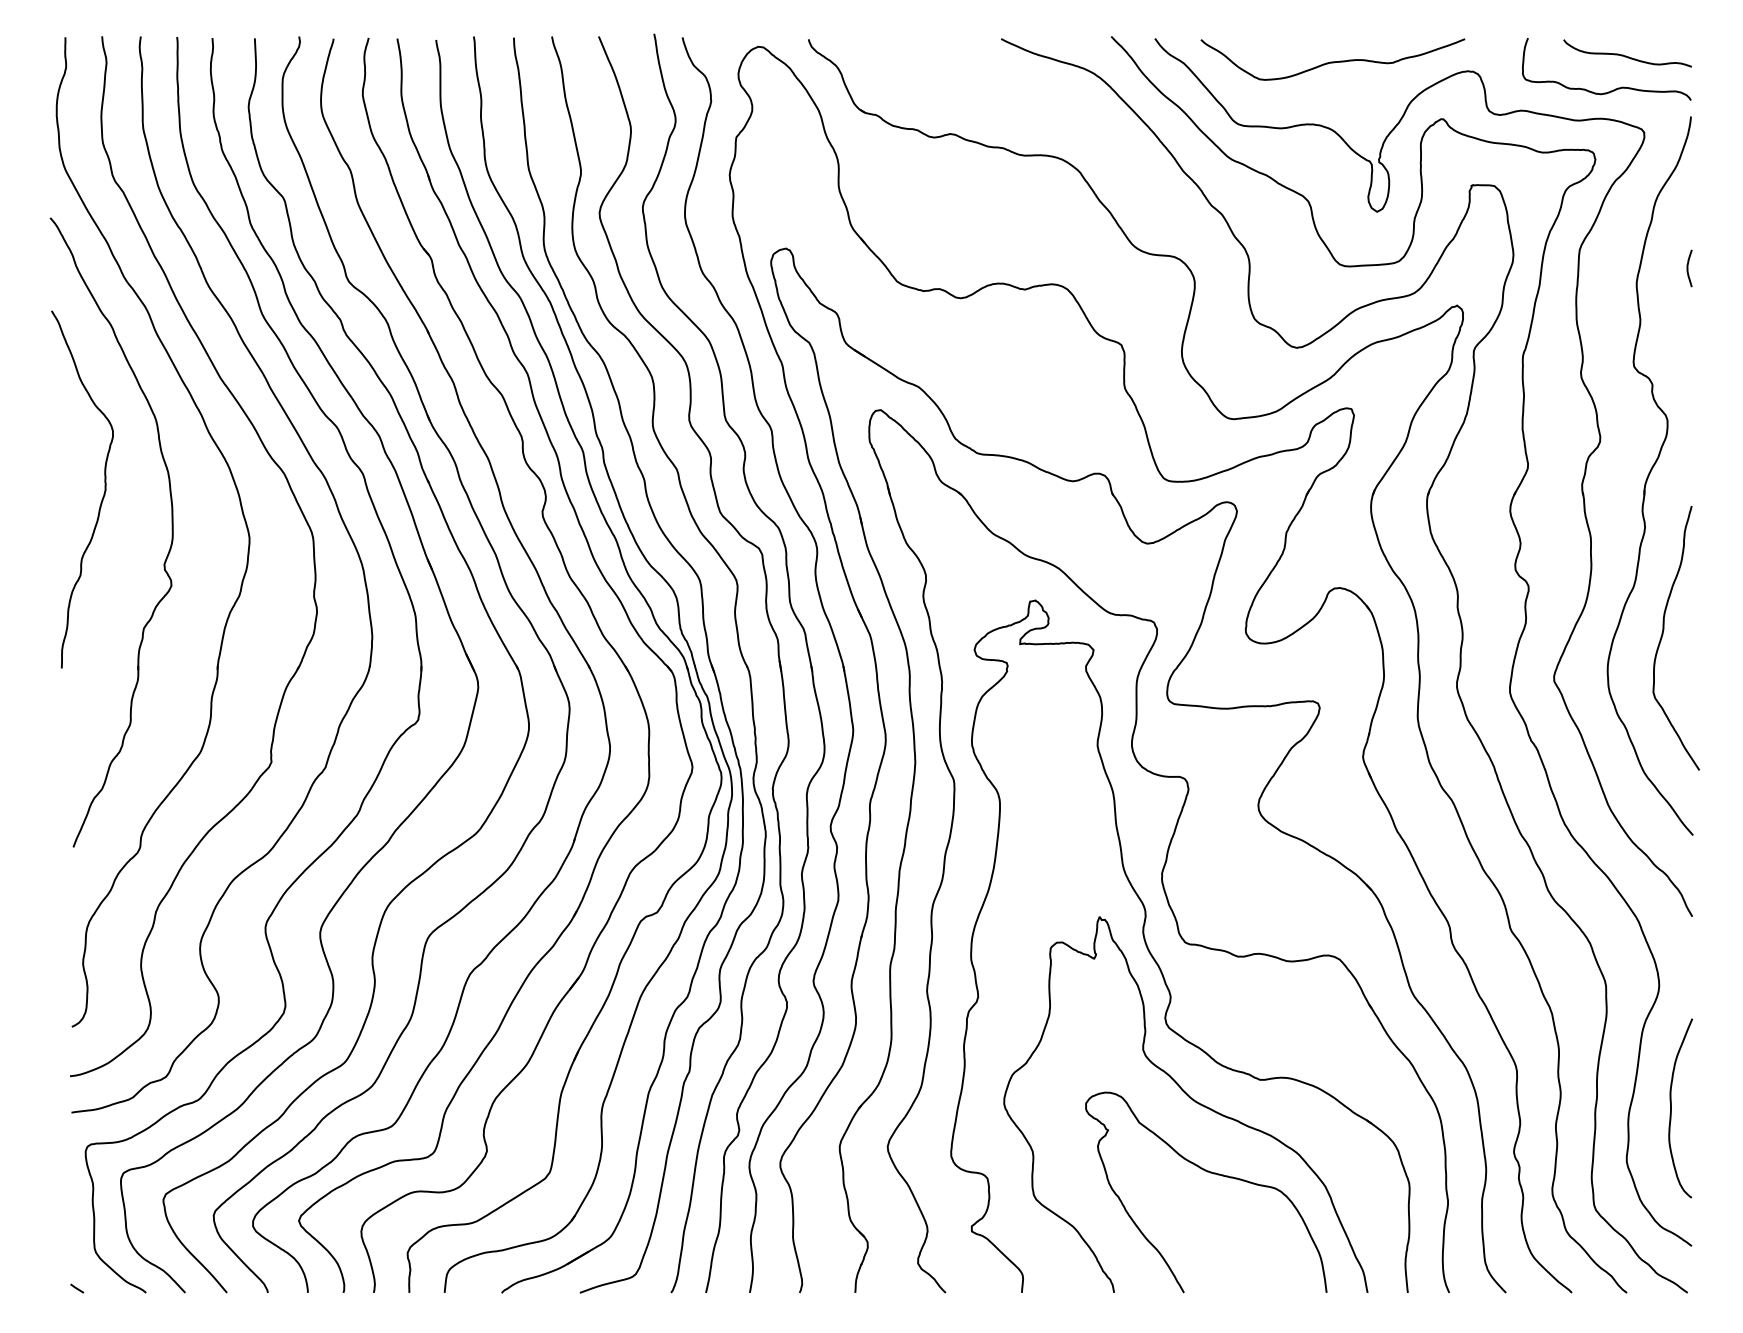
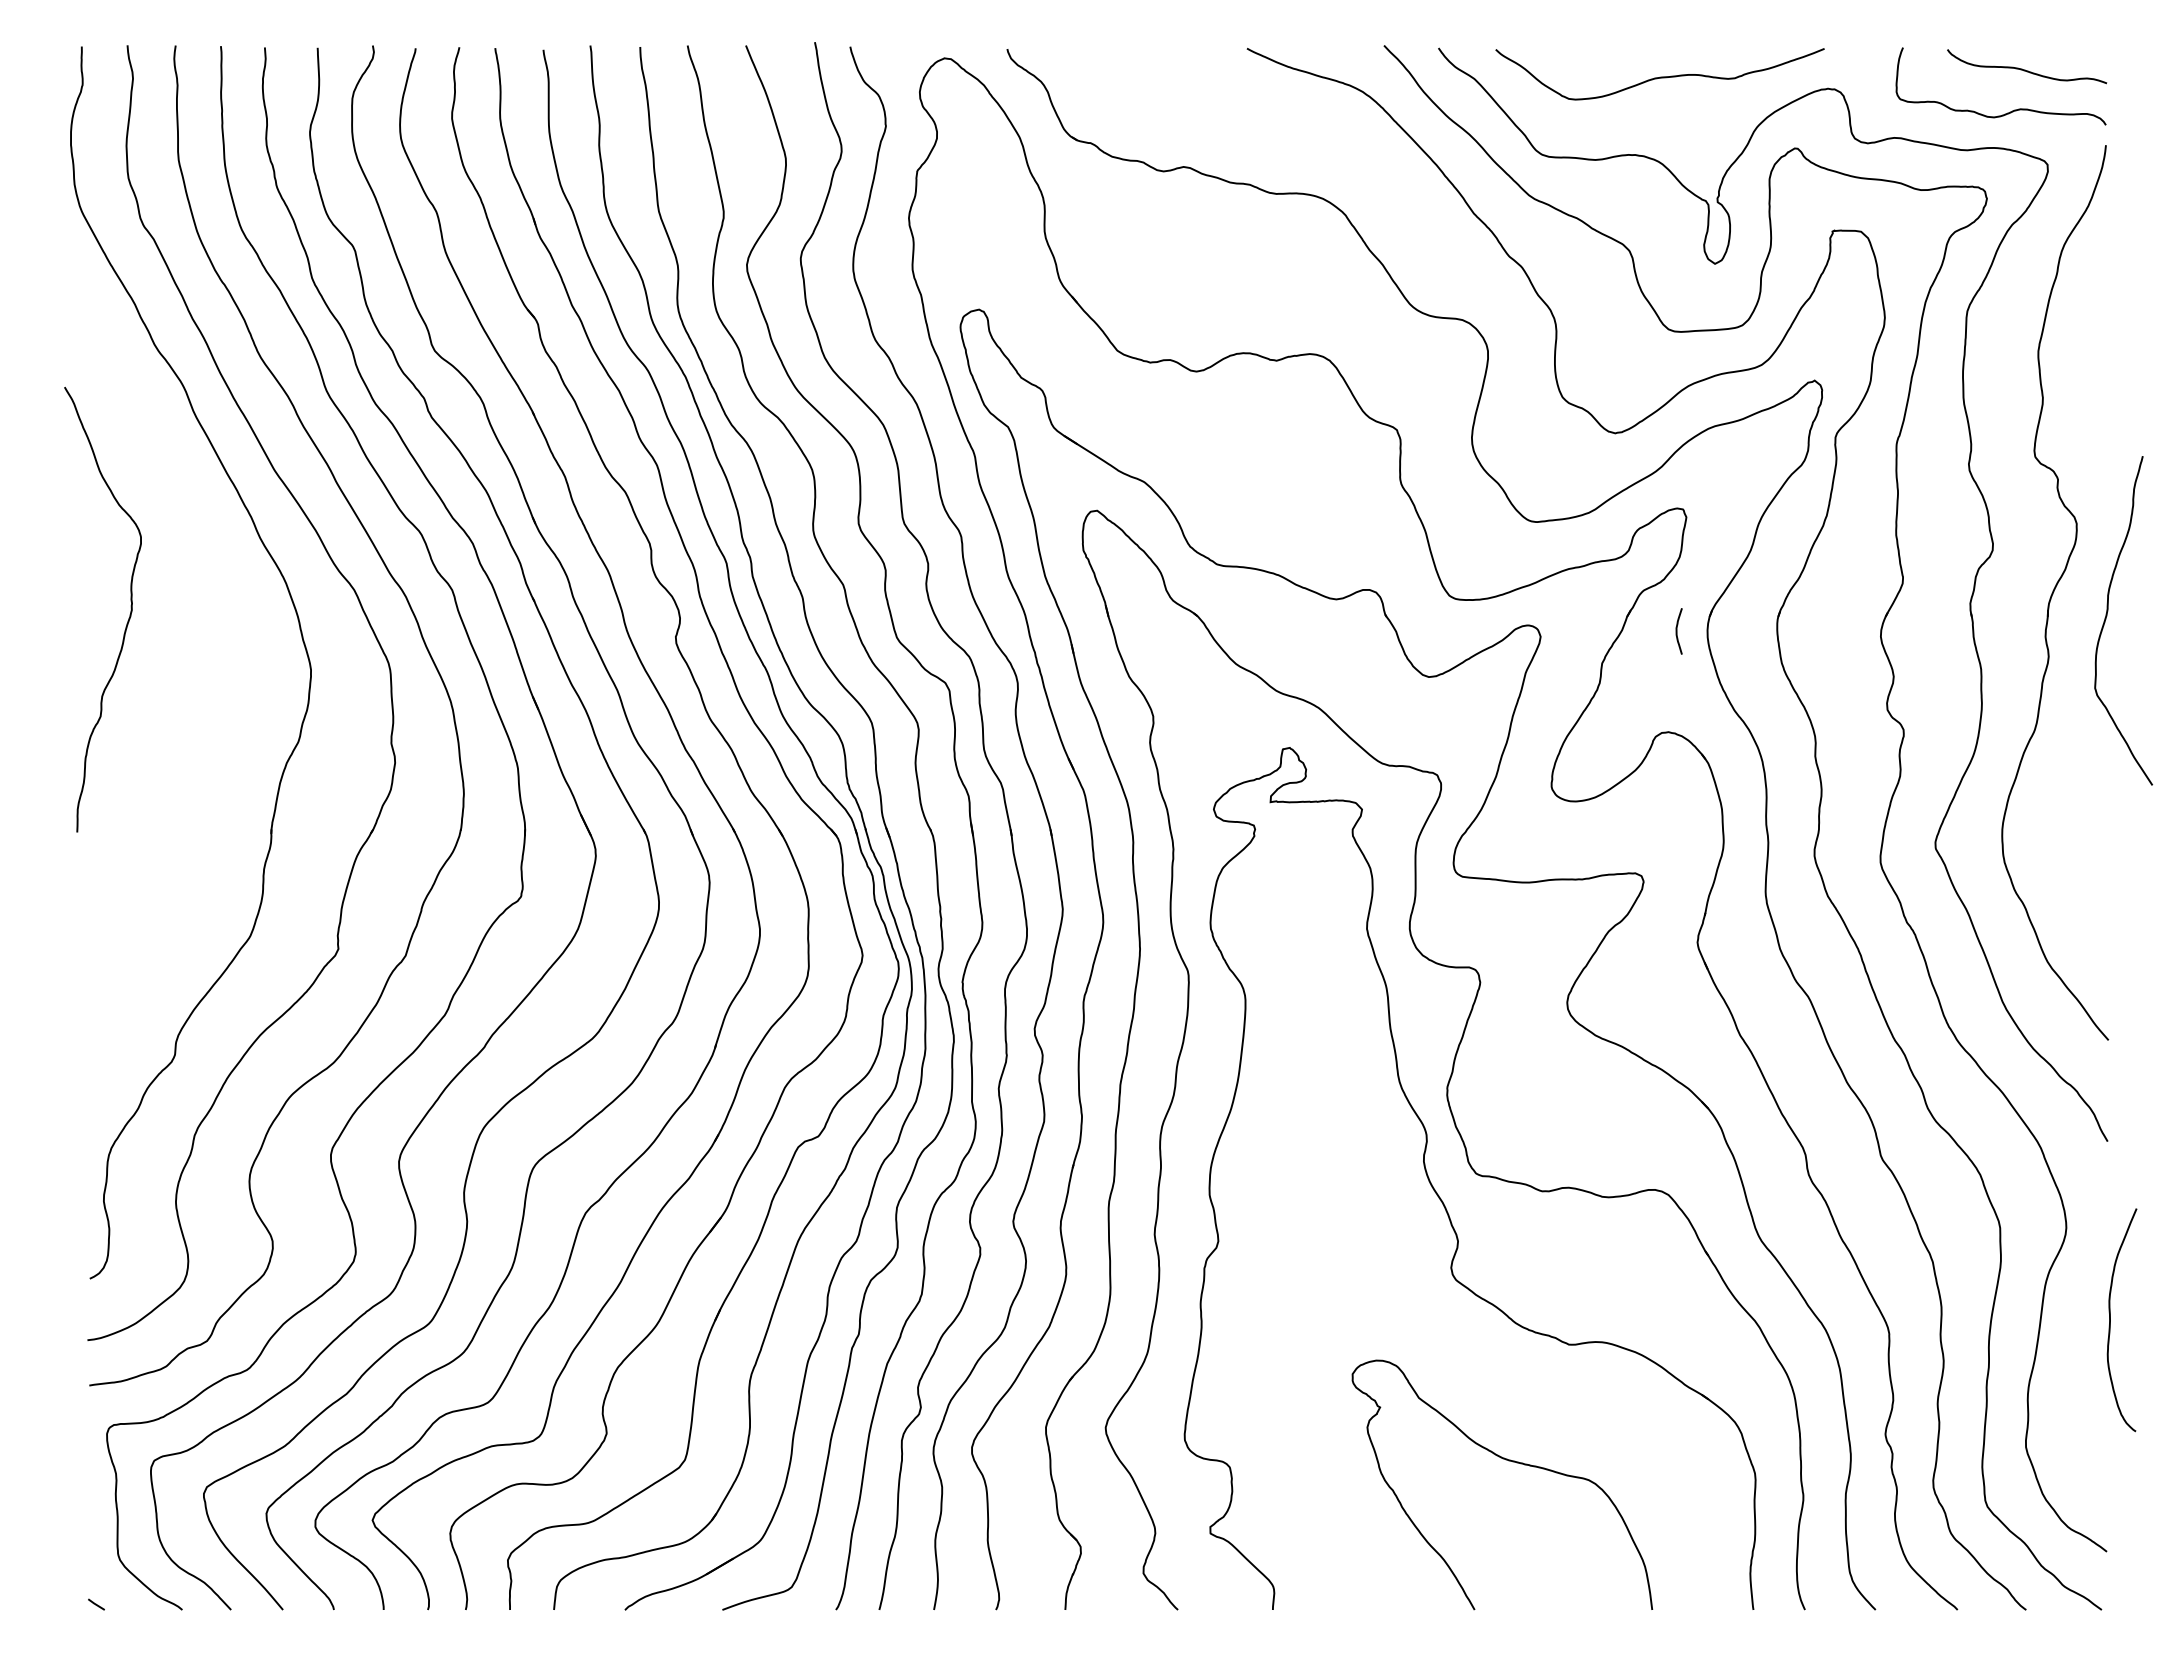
curve: (1688, 268) -> (1677, 631), moved
part: (165, 558) -> (206, 695), removed
curve: (1663, 634) -> (2107, 616), moved
curve: (1189, 1098) -> (1481, 1367), removed
curve: (1671, 1108) -> (2110, 1320), moved

